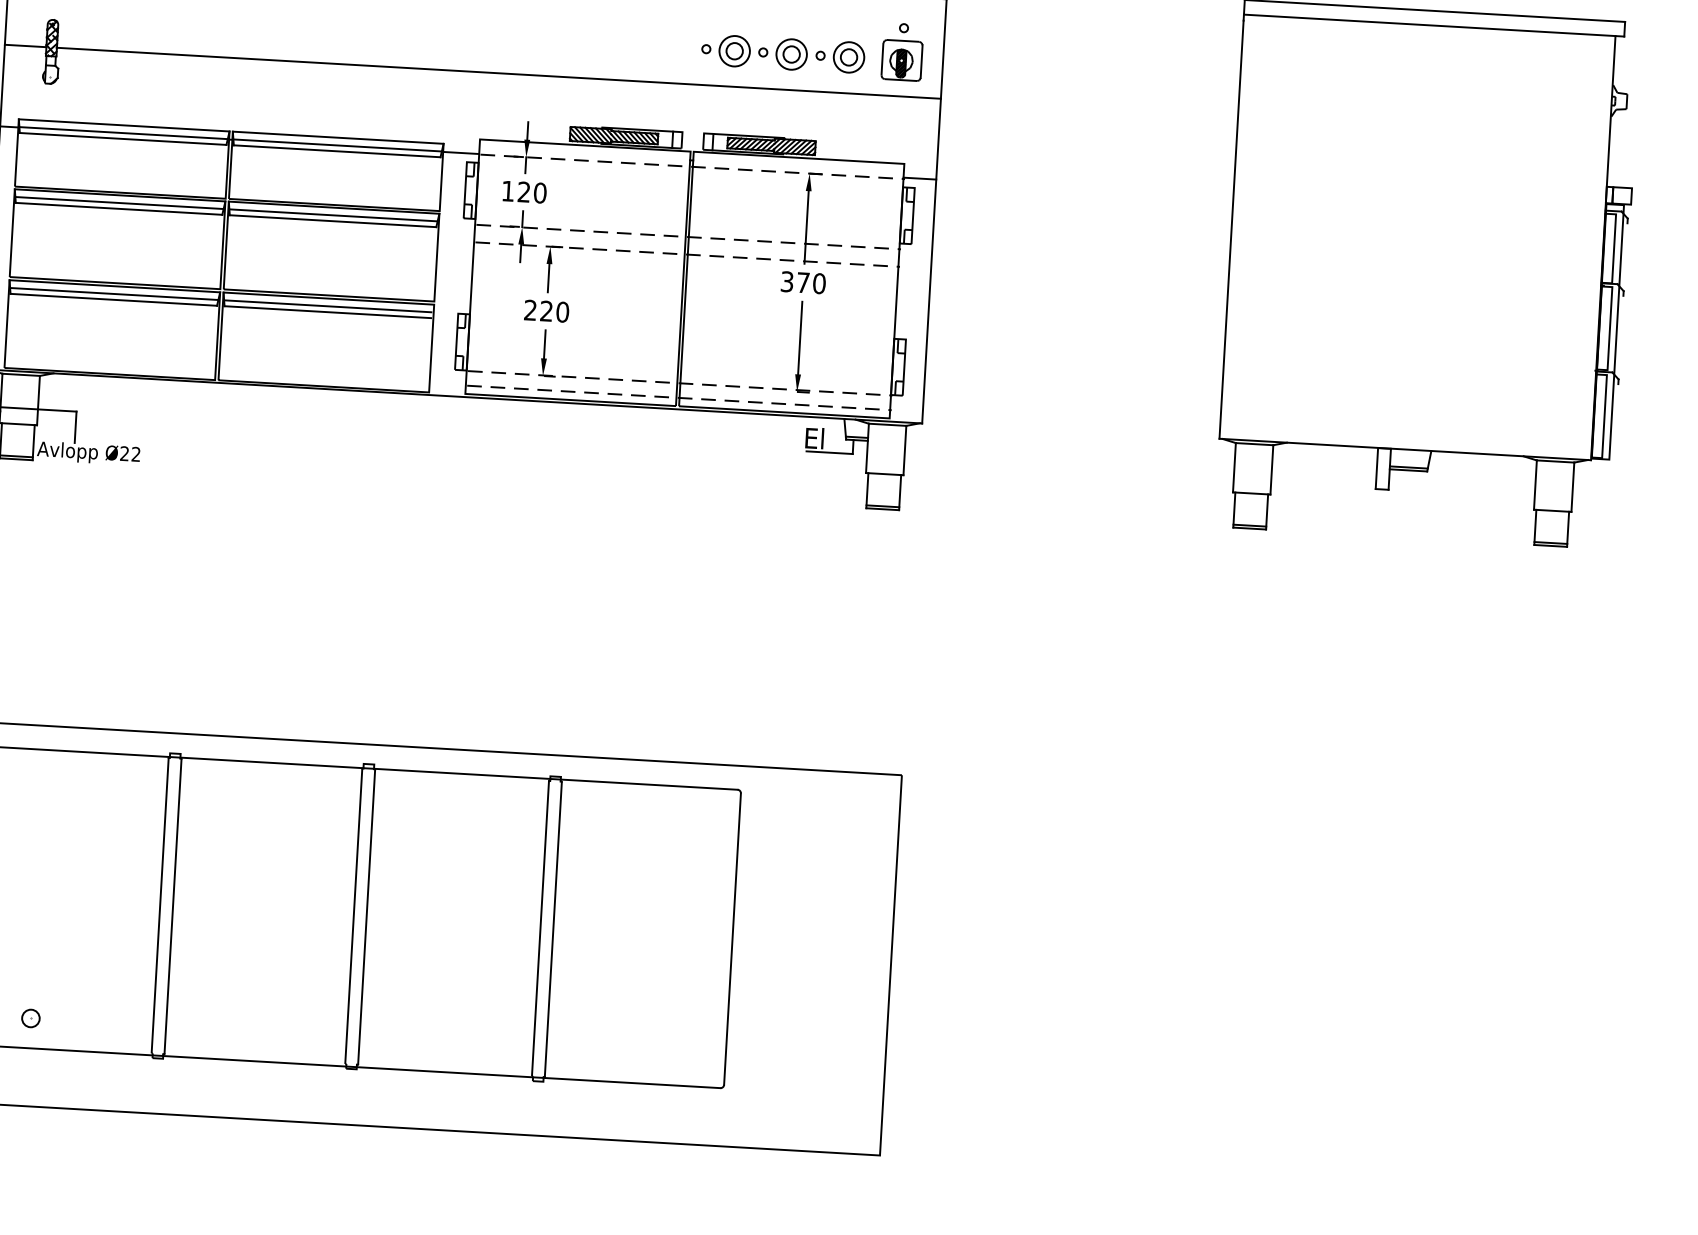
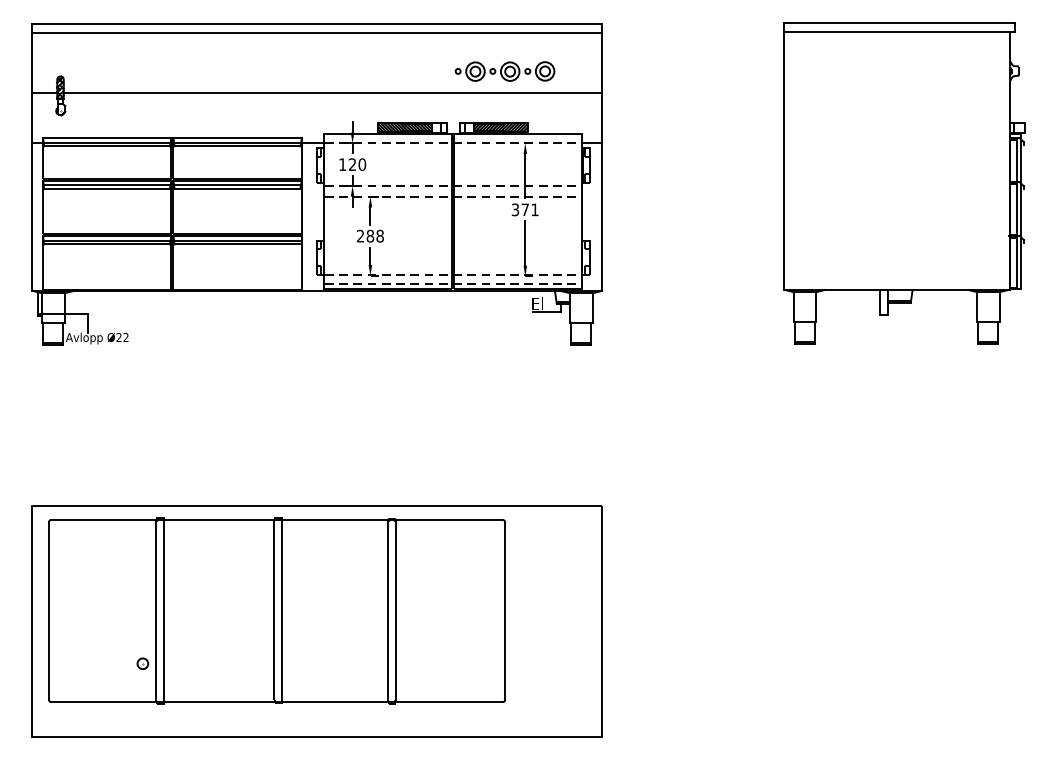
part: (902, 50) -> (577, 65), removed
text: (818, 282) -> (534, 209), 370 -> 371
text: (553, 312) -> (374, 236), 220 -> 288
part: (30, 1017) -> (142, 663), moved

